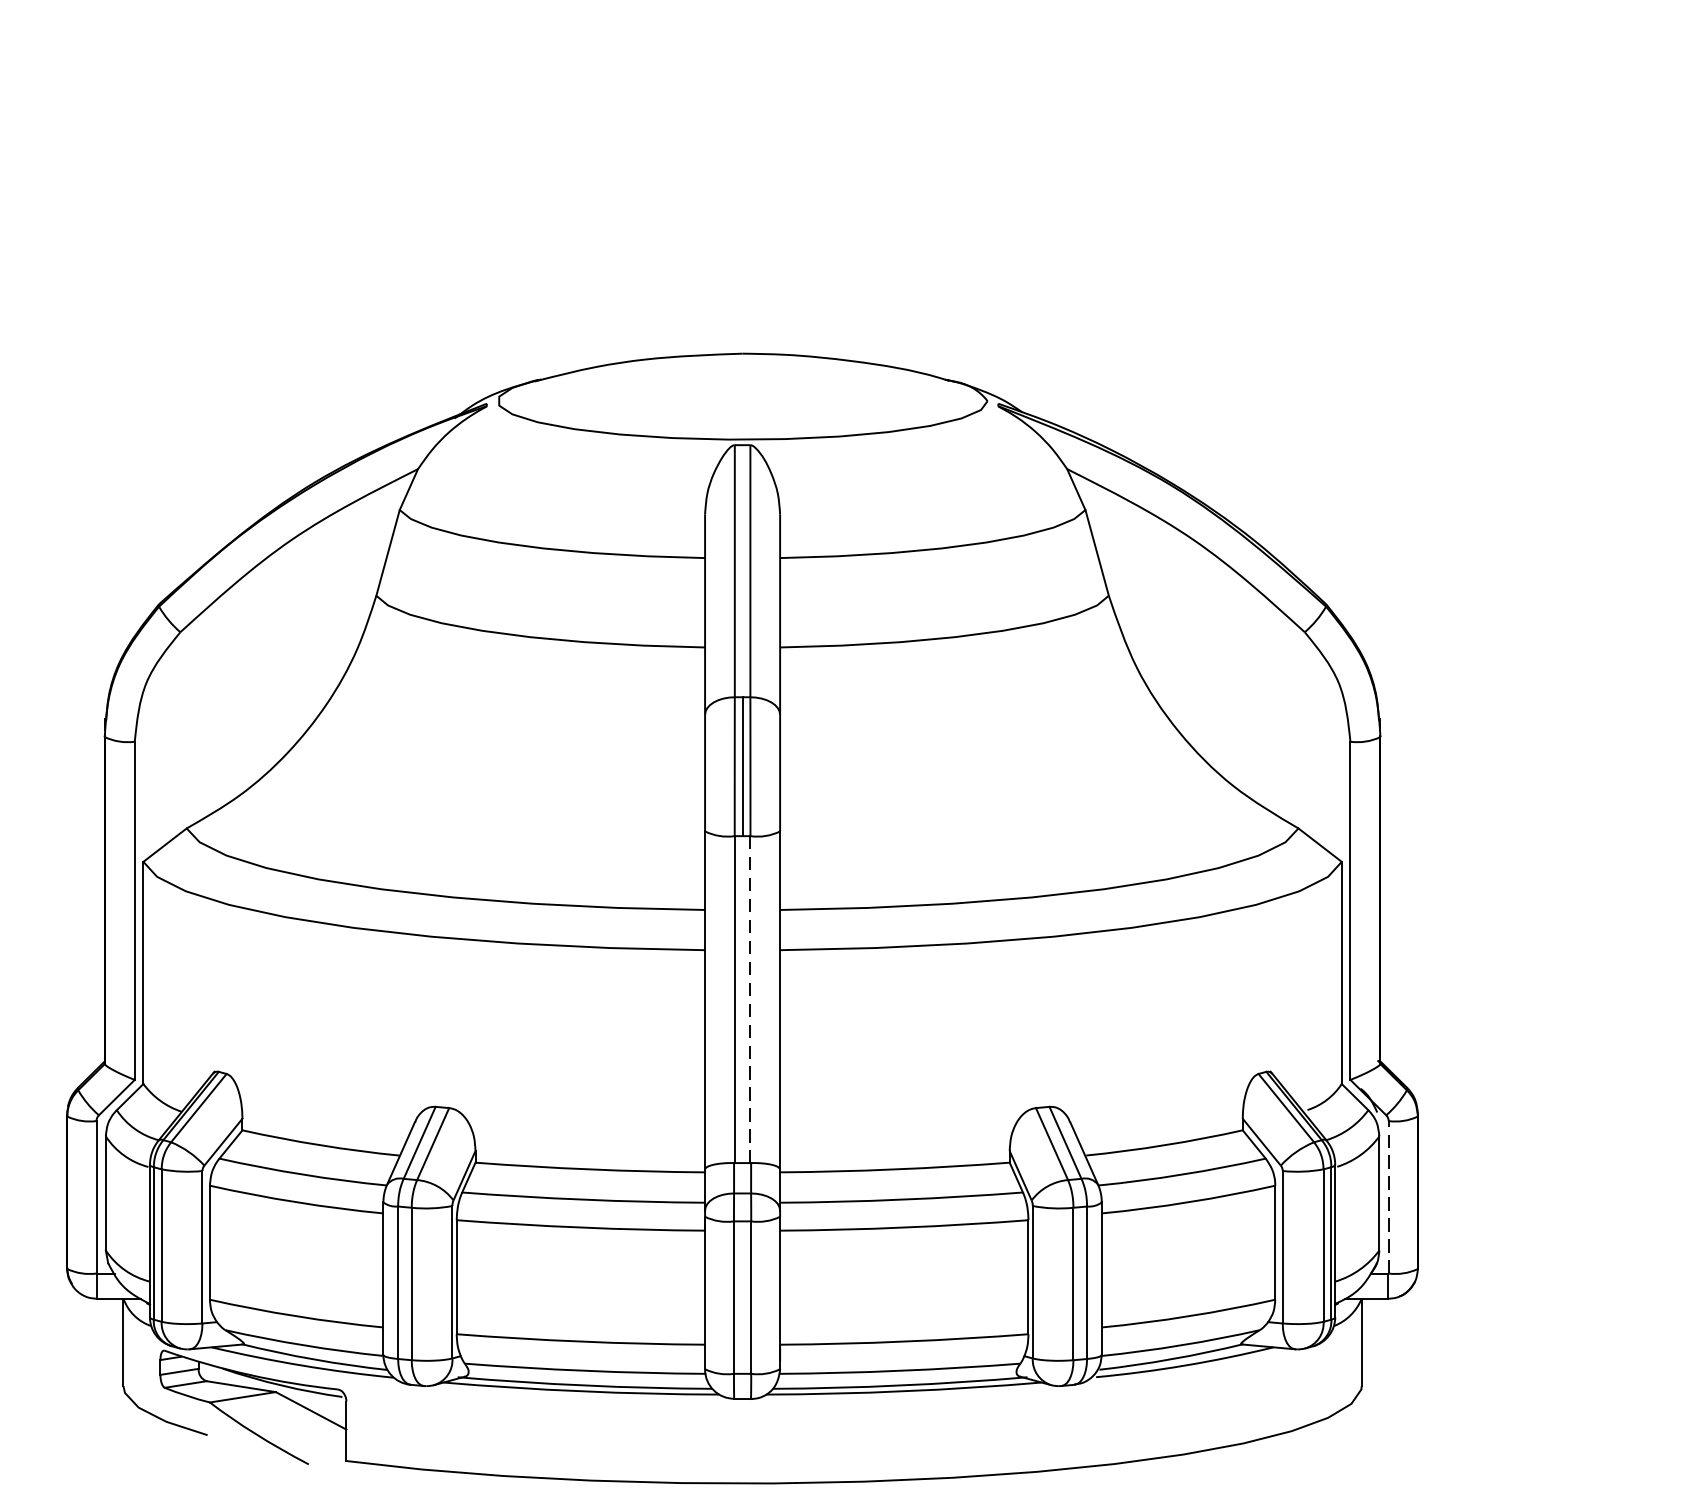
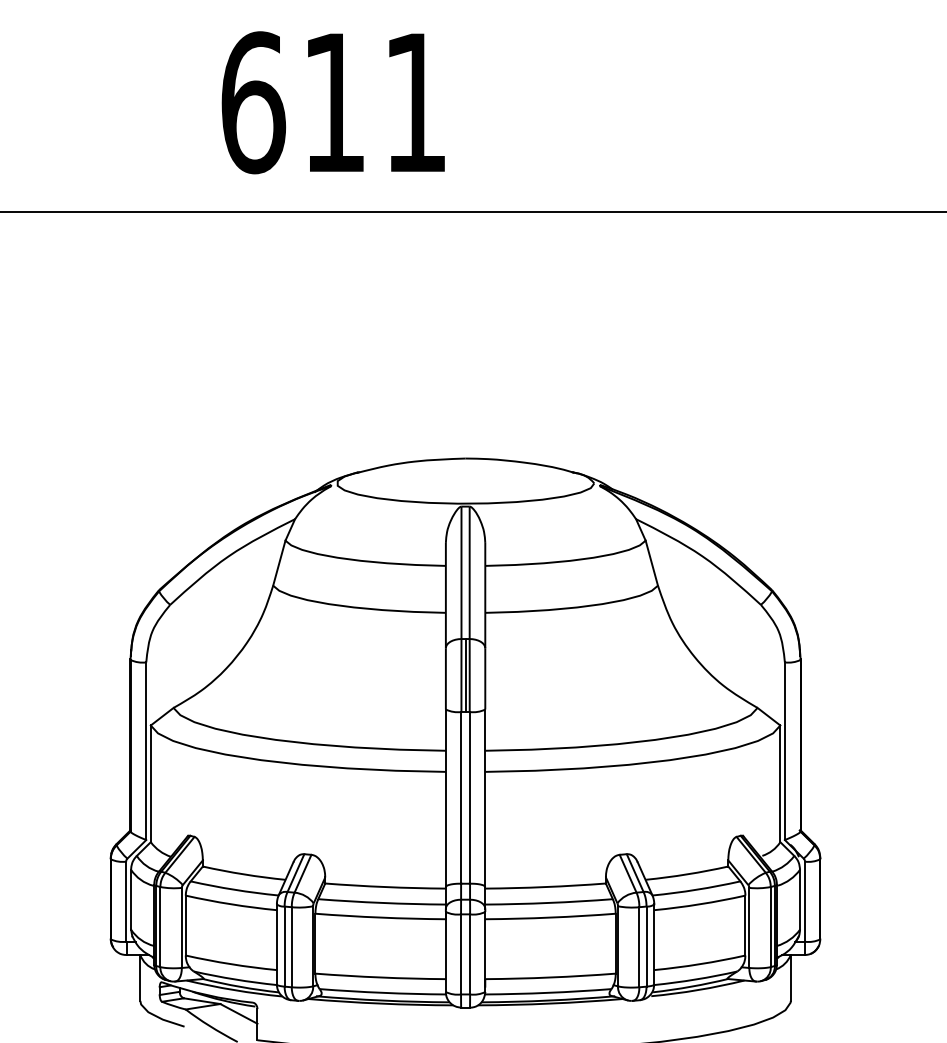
line: (750, 998) -> (469, 797), dashed -> solid
line: (1387, 1196) -> (804, 901), dashed -> solid

